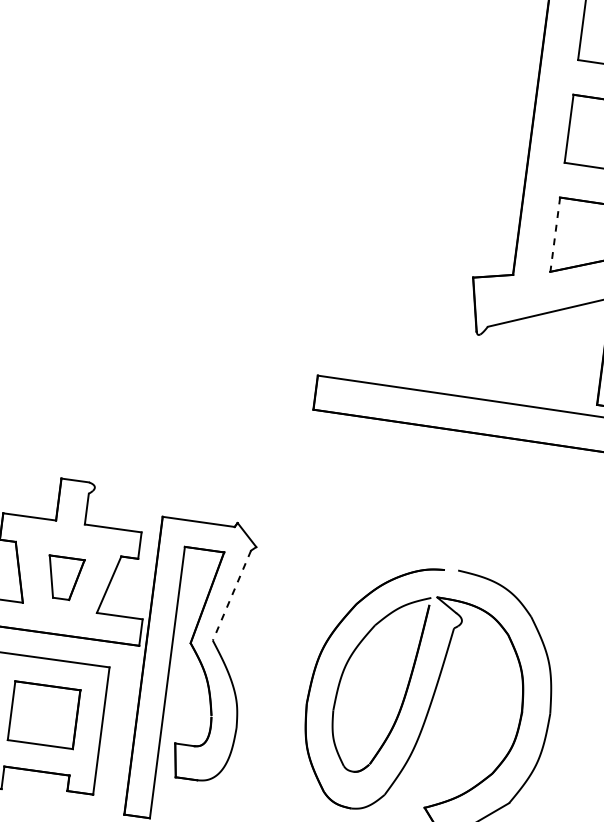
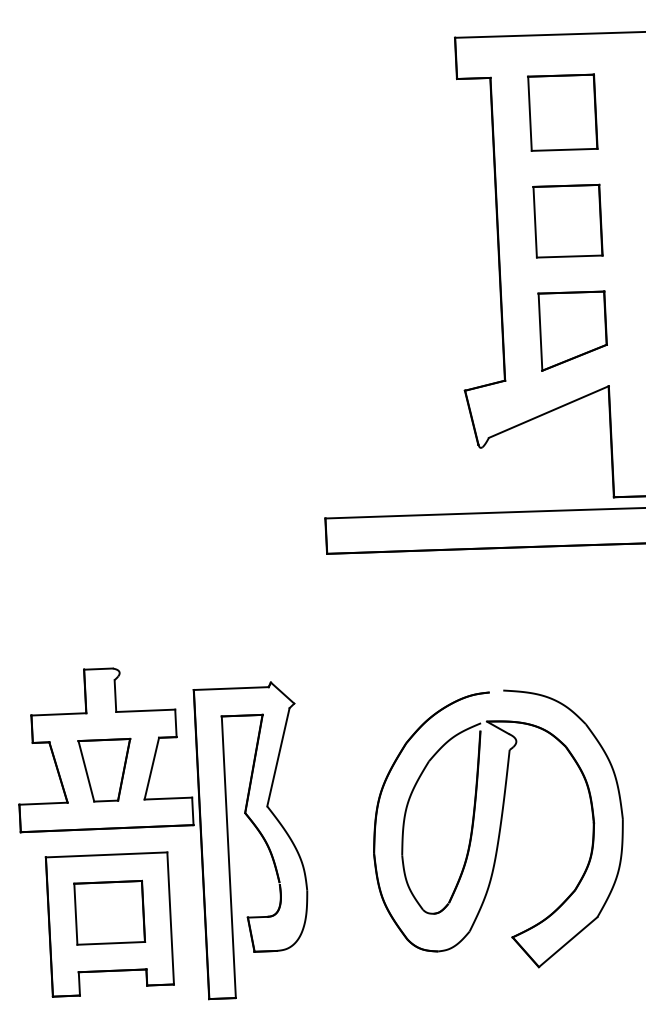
line: (555, 234) -> (540, 332), dashed -> solid
part: (63, 577) -> (104, 769), size x1.43
line: (232, 595) -> (278, 757), dashed -> solid

